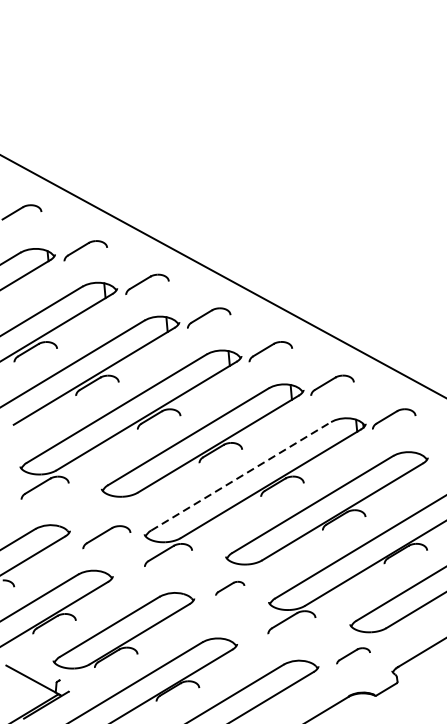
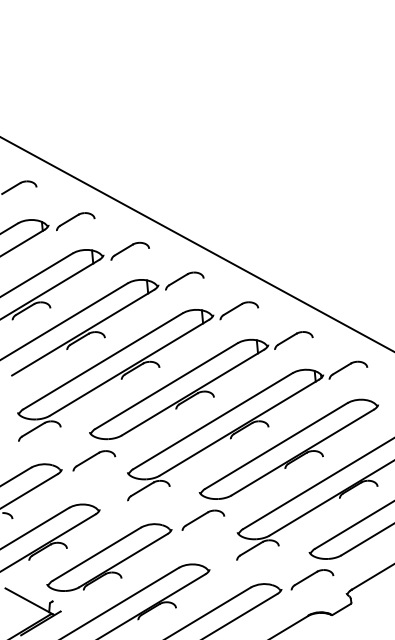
line: (241, 476) -> (213, 421), dashed -> solid
part: (106, 536) -> (94, 460), moved
part: (230, 587) -> (203, 519), size x1.67
part: (353, 655) -> (312, 579), size x1.43

